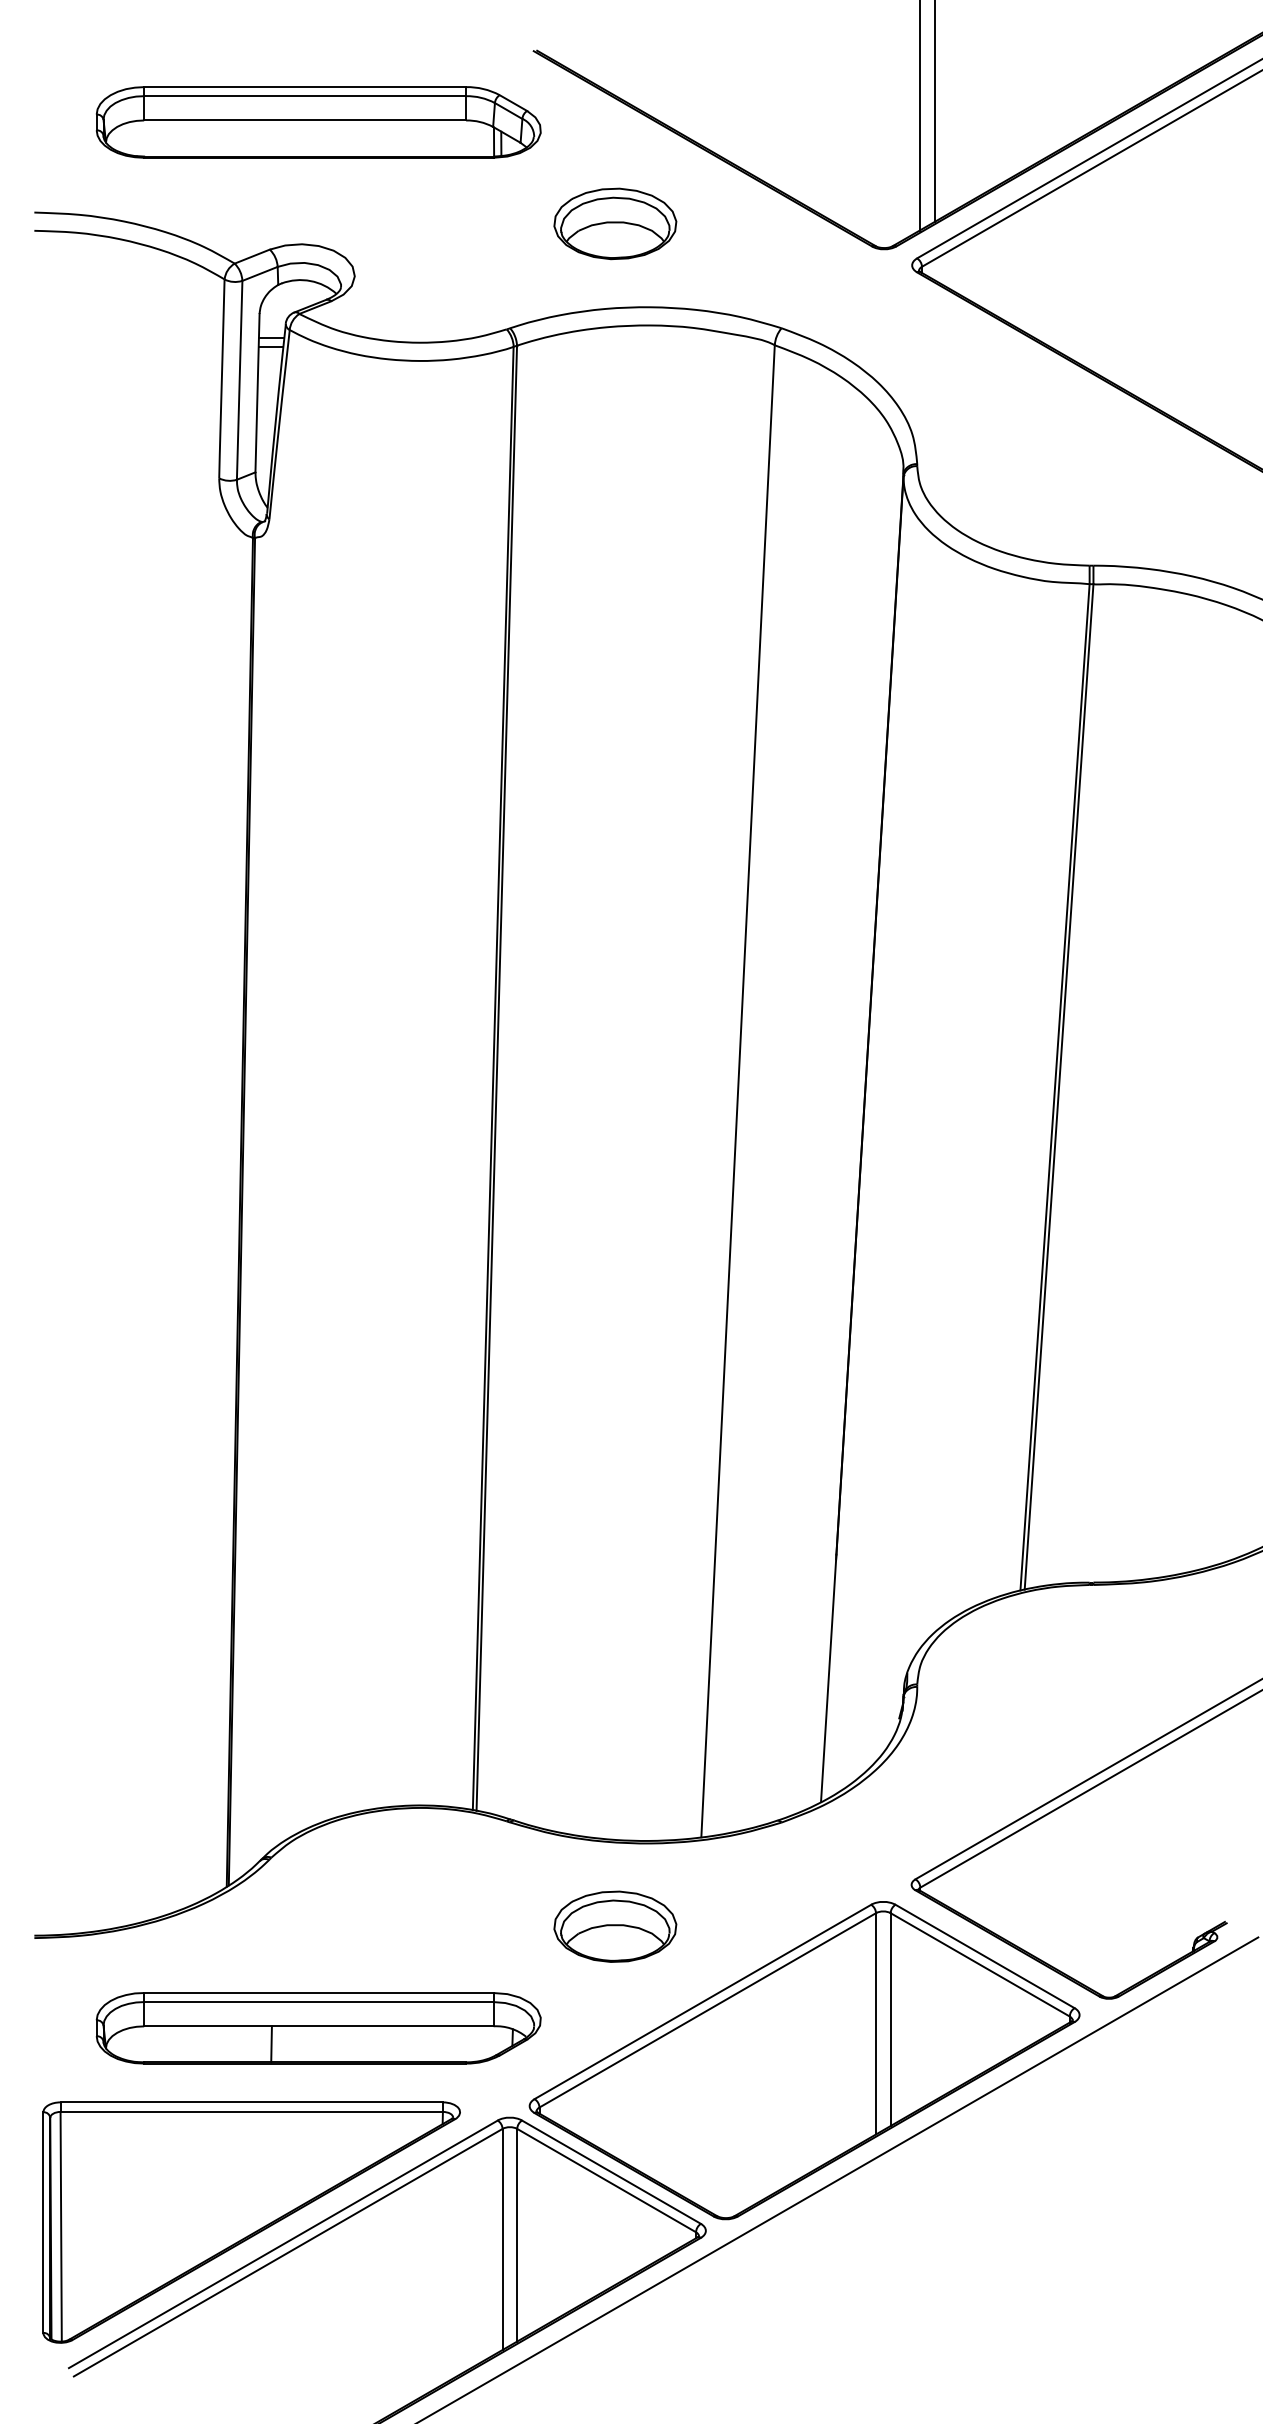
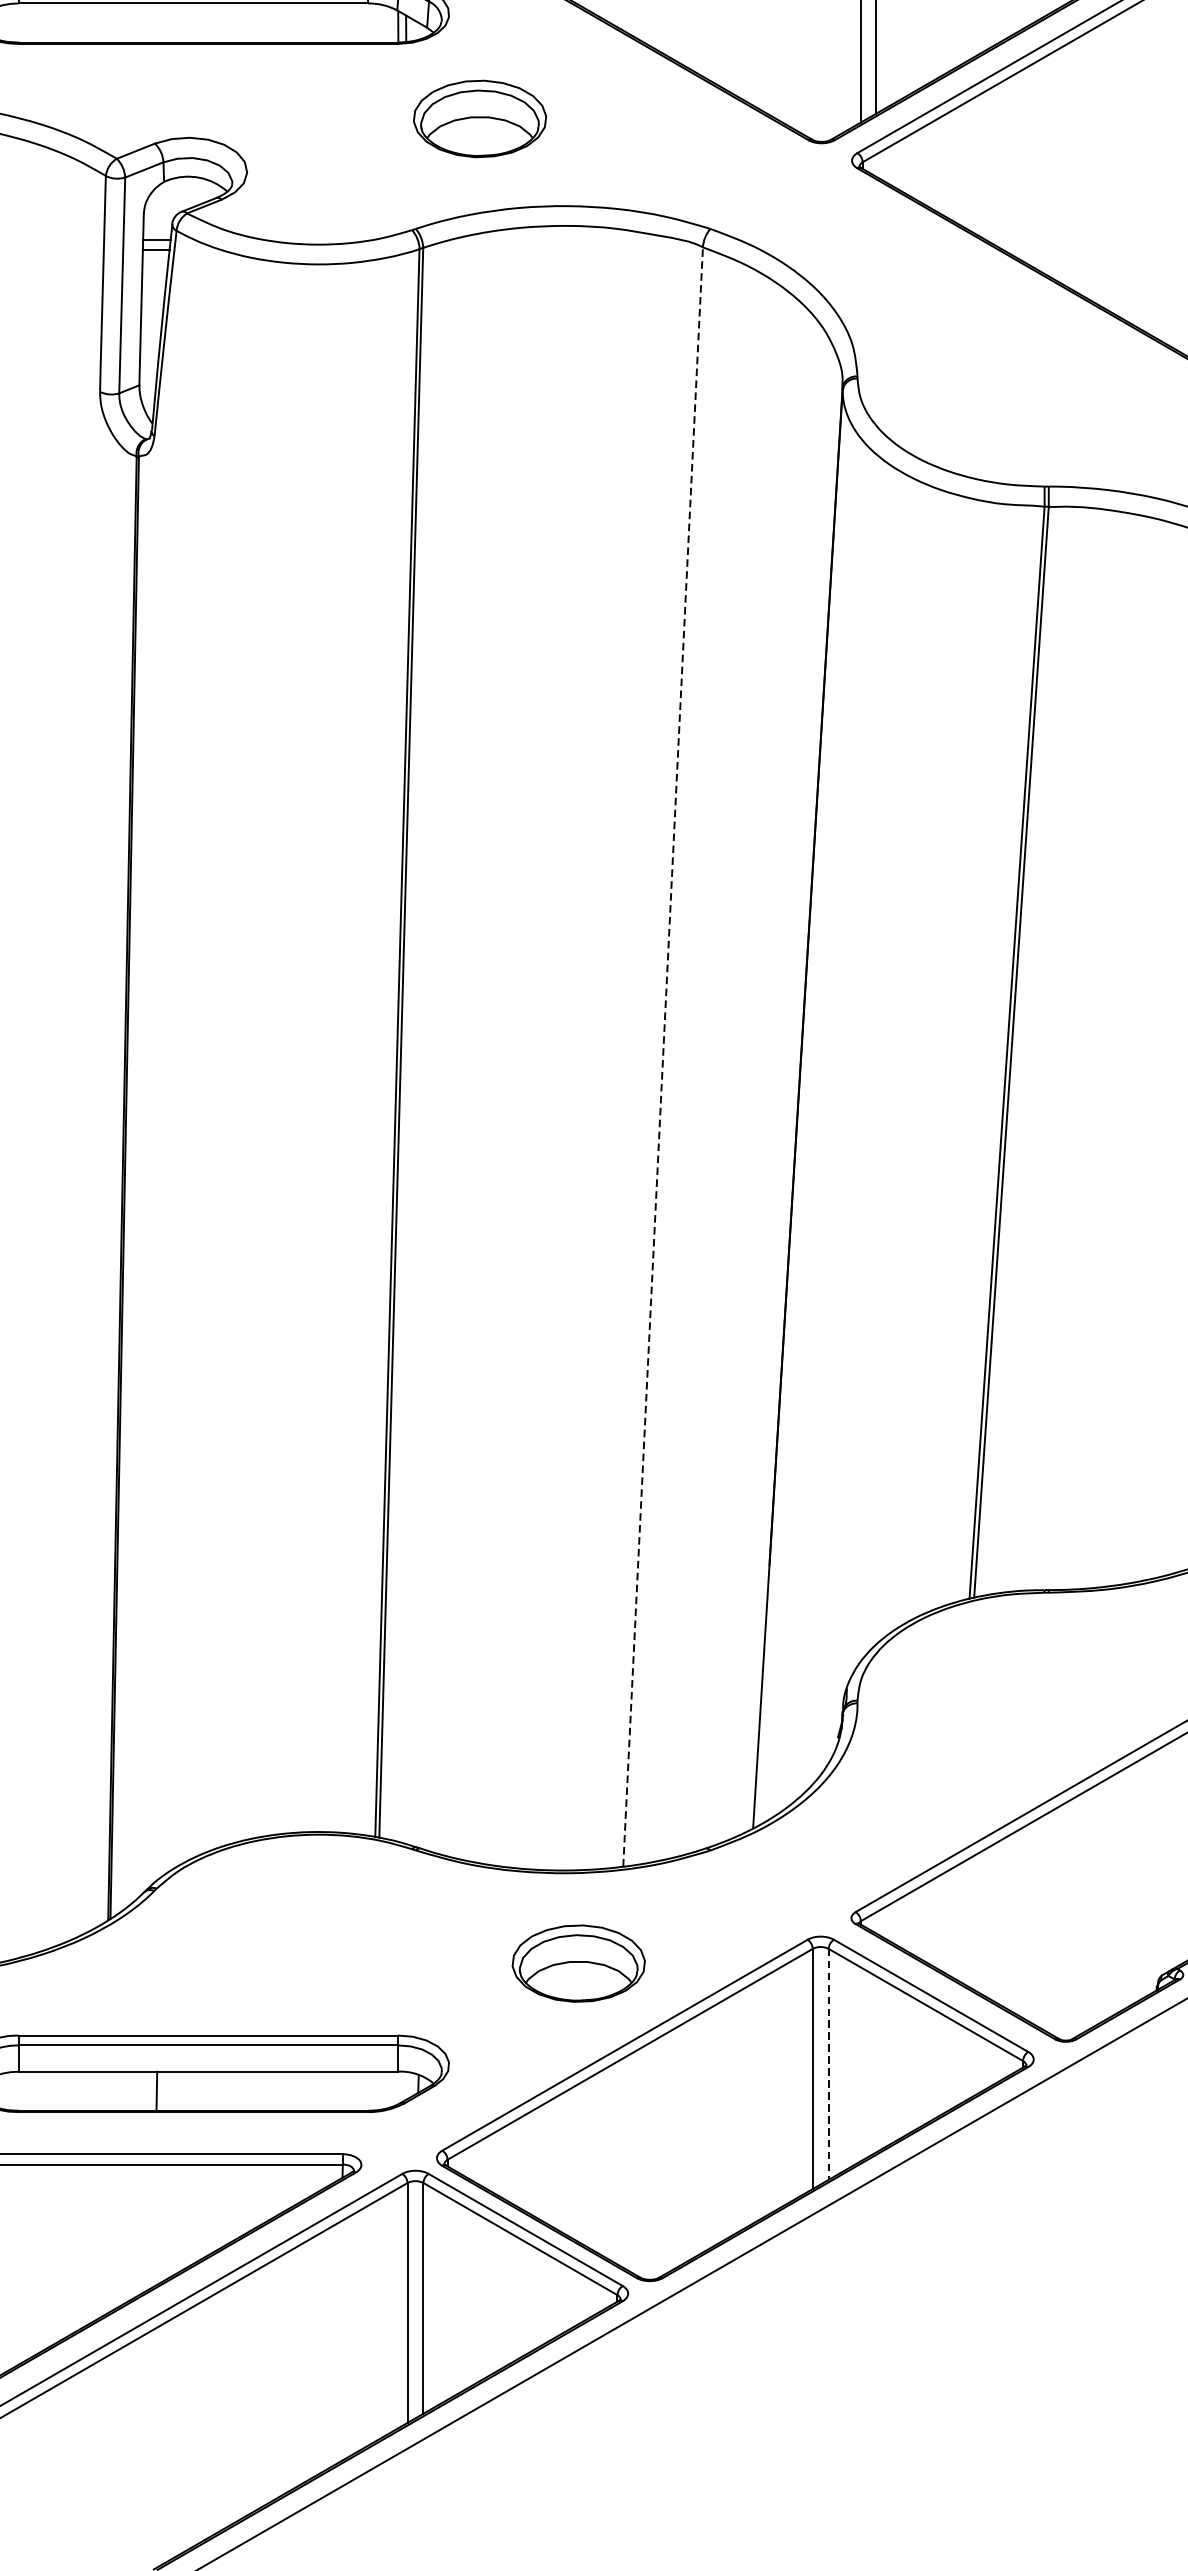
part: (615, 223) -> (480, 118), moved
line: (738, 1091) -> (663, 1057), solid -> dashed
part: (615, 1926) -> (578, 1963), moved
line: (890, 2020) -> (828, 2065), solid -> dashed

